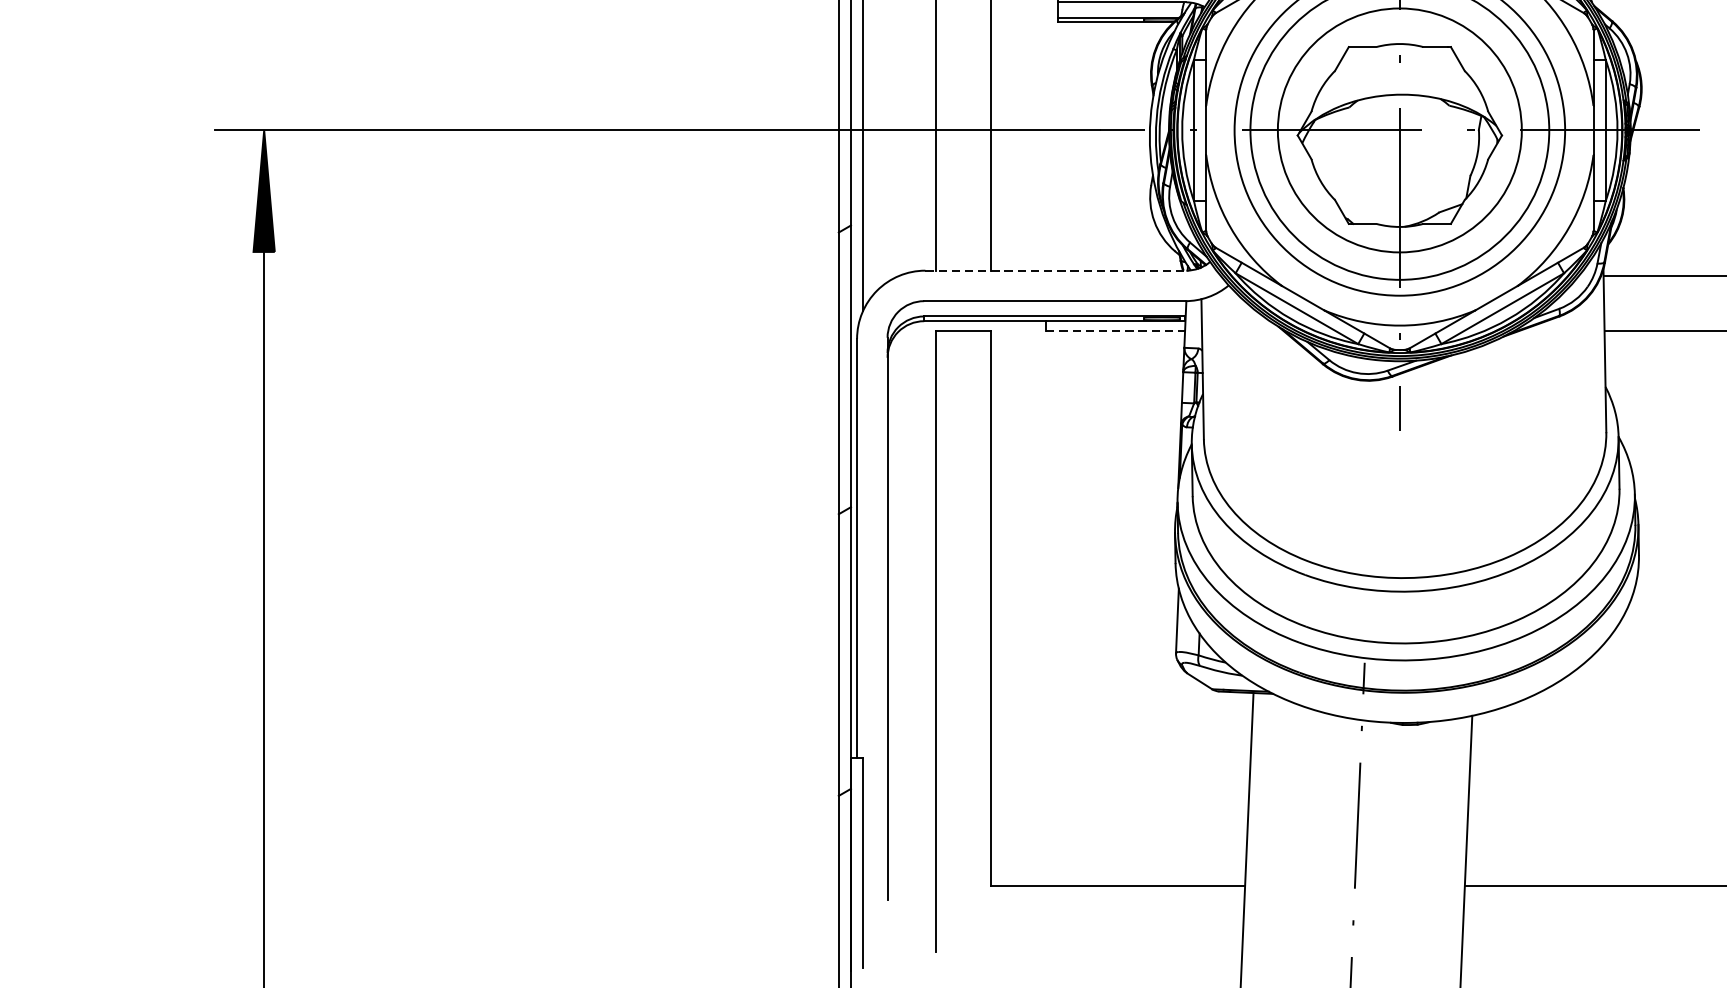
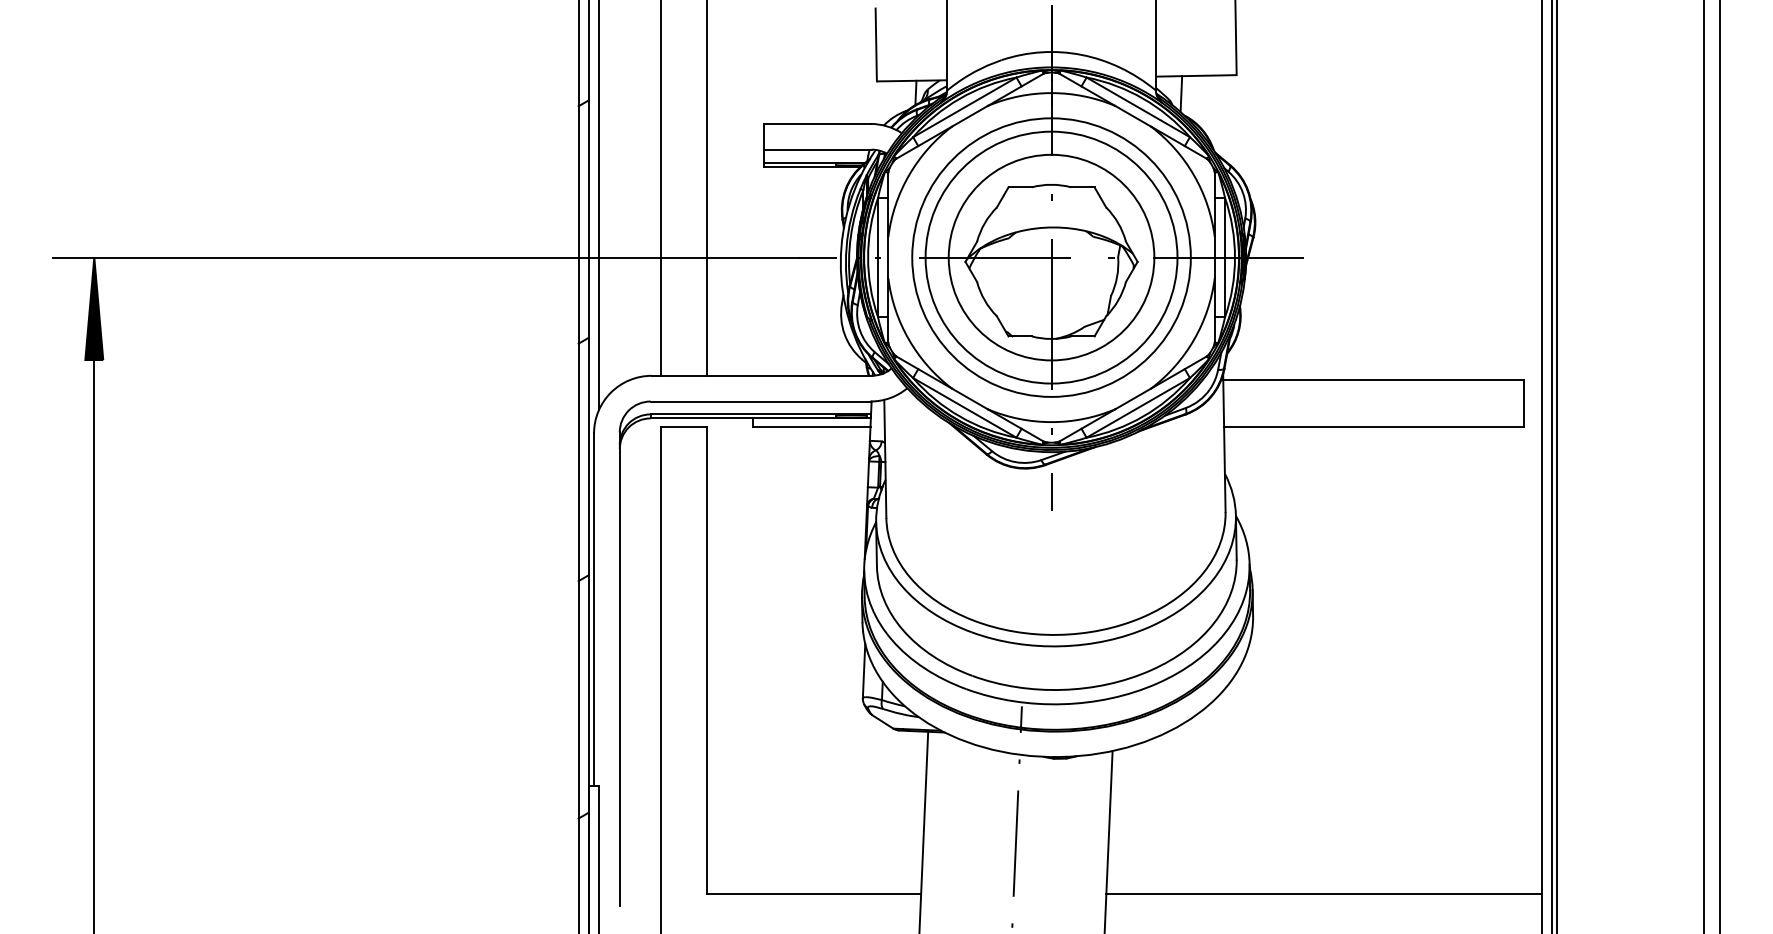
line: (1056, 270) -> (762, 375), dashed -> solid
line: (1115, 330) -> (811, 426), dashed -> solid

